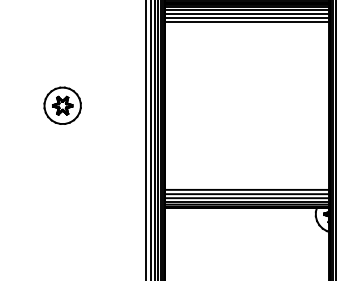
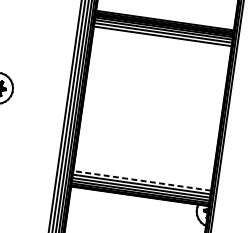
line: (247, 21) -> (162, 39), removed
line: (246, 189) -> (141, 180), solid -> dashed

